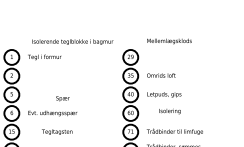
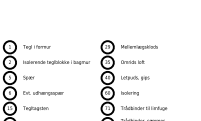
text: (72, 41) -> (56, 62), moved
text: (169, 41) -> (139, 47), moved
text: (62, 98) -> (28, 77), moved
text: (169, 111) -> (129, 93), moved
text: (57, 131) -> (35, 108), moved

